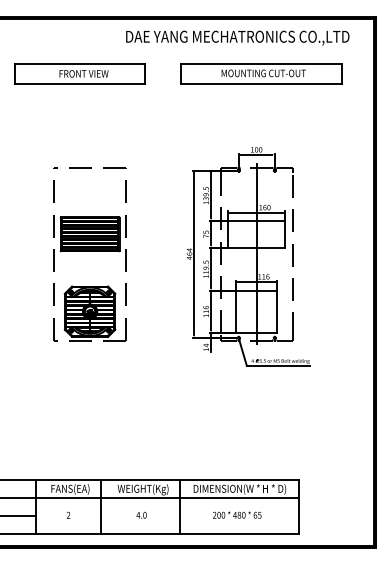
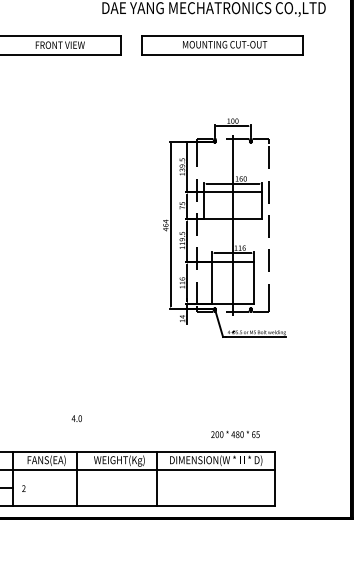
part: (261, 73) -> (222, 44), moved
part: (89, 254) -> (65, 225), removed
text: (68, 514) -> (23, 487), moved
text: (237, 514) -> (235, 433), moved
text: (141, 515) -> (76, 418), moved

